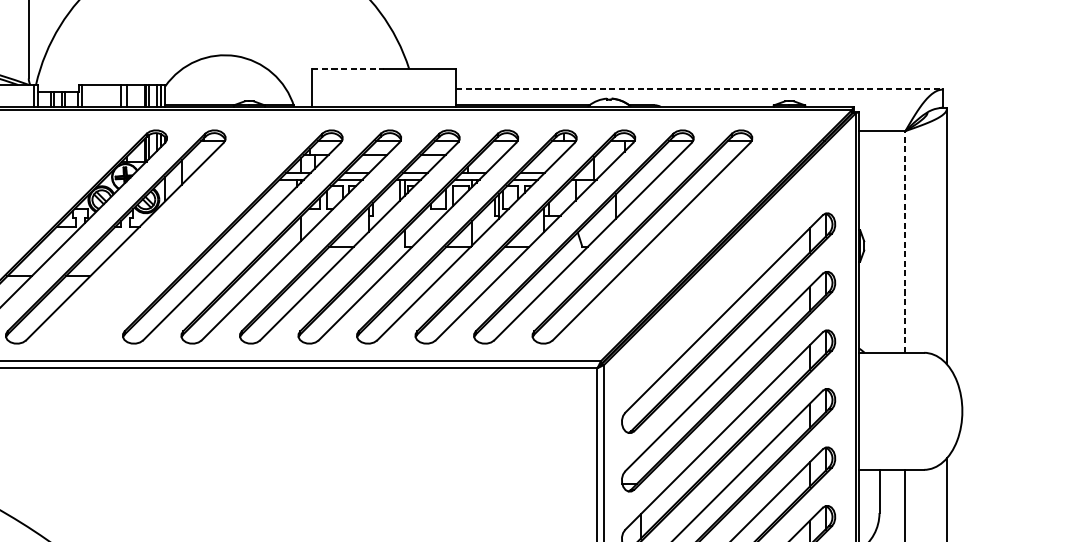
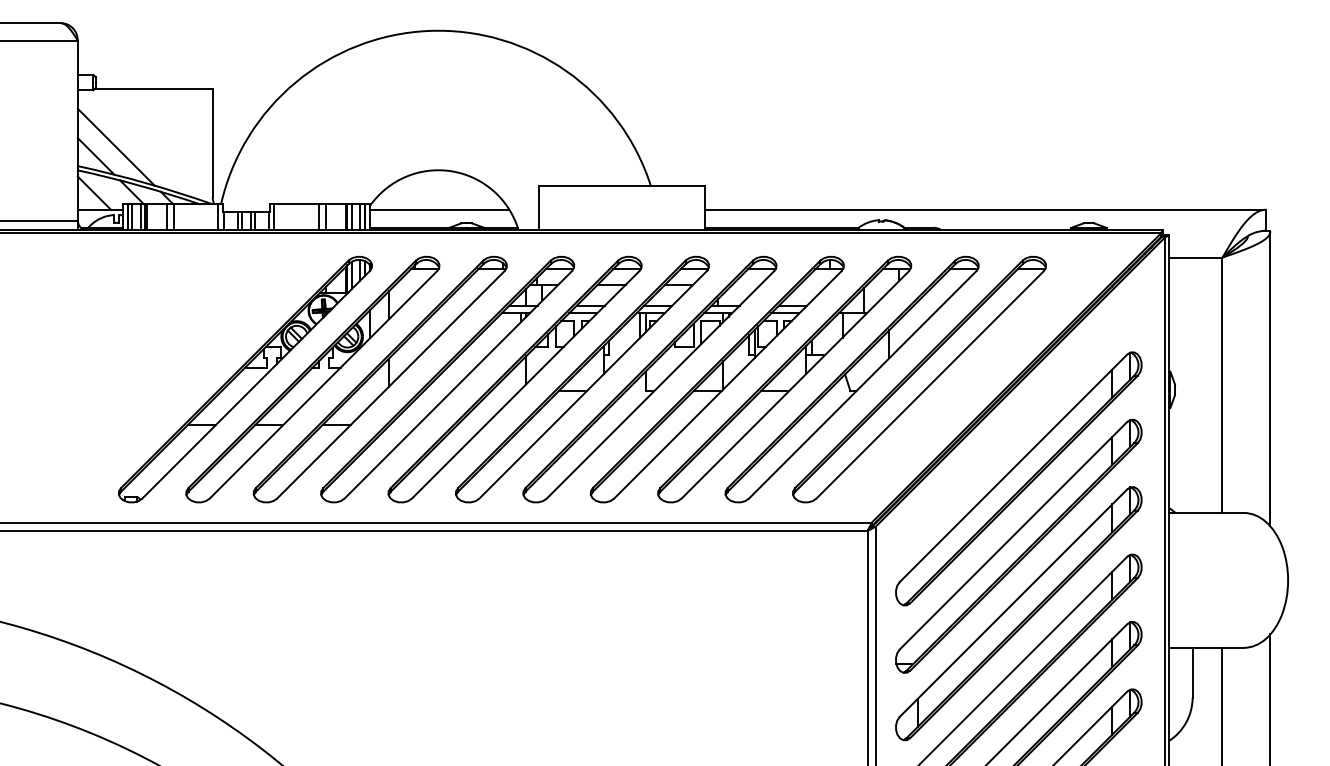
line: (348, 69) -> (581, 186), dashed -> solid
line: (225, 89) -> (439, 209), added
line: (699, 89) -> (985, 209), dashed -> solid
part: (173, 236) -> (379, 379), added
line: (905, 242) -> (1222, 385), dashed -> solid

